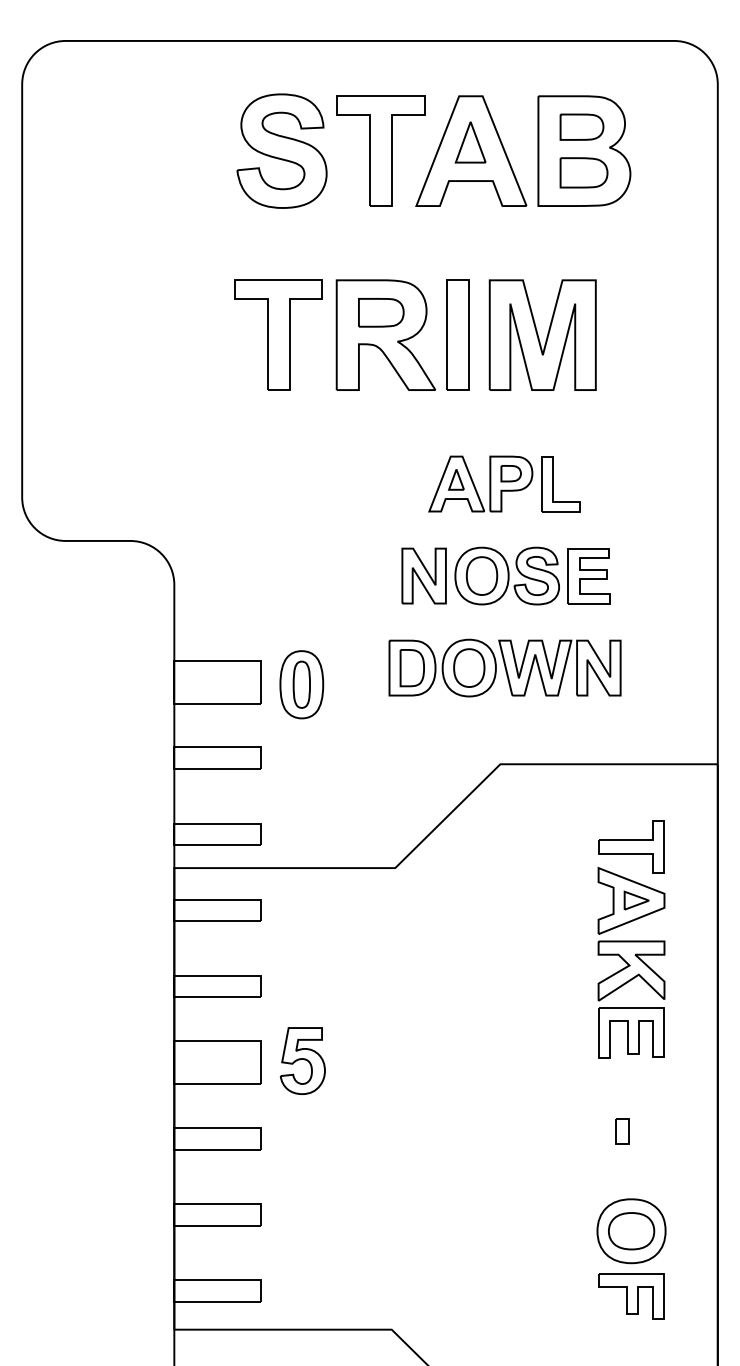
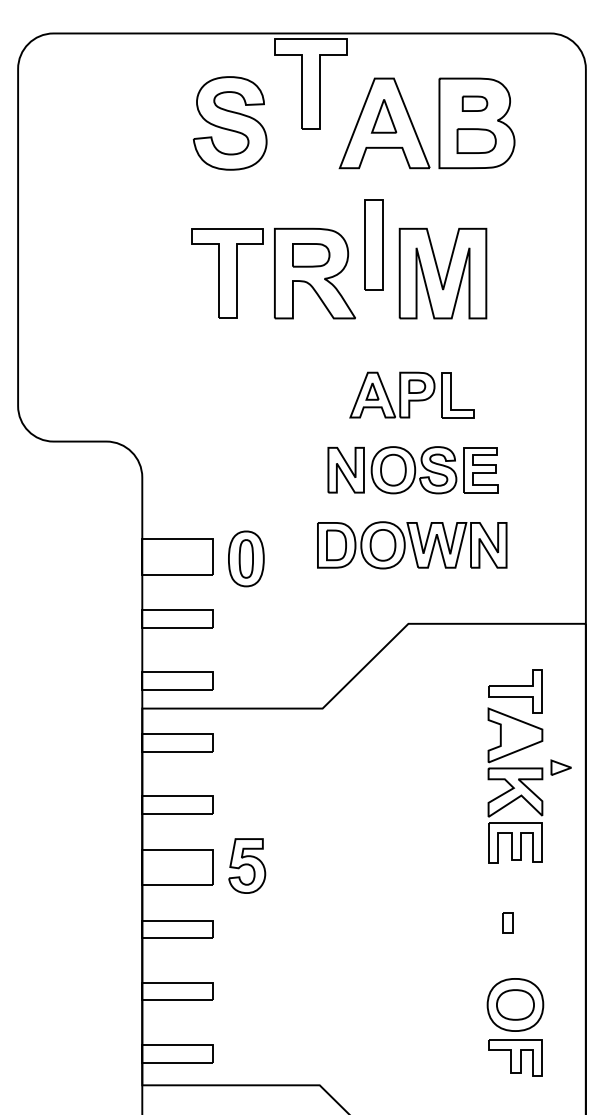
part: (581, 126) -> (474, 103), size x0.7
part: (380, 150) -> (310, 83), moved
part: (457, 334) -> (373, 244), moved
part: (636, 900) -> (561, 767), moved

